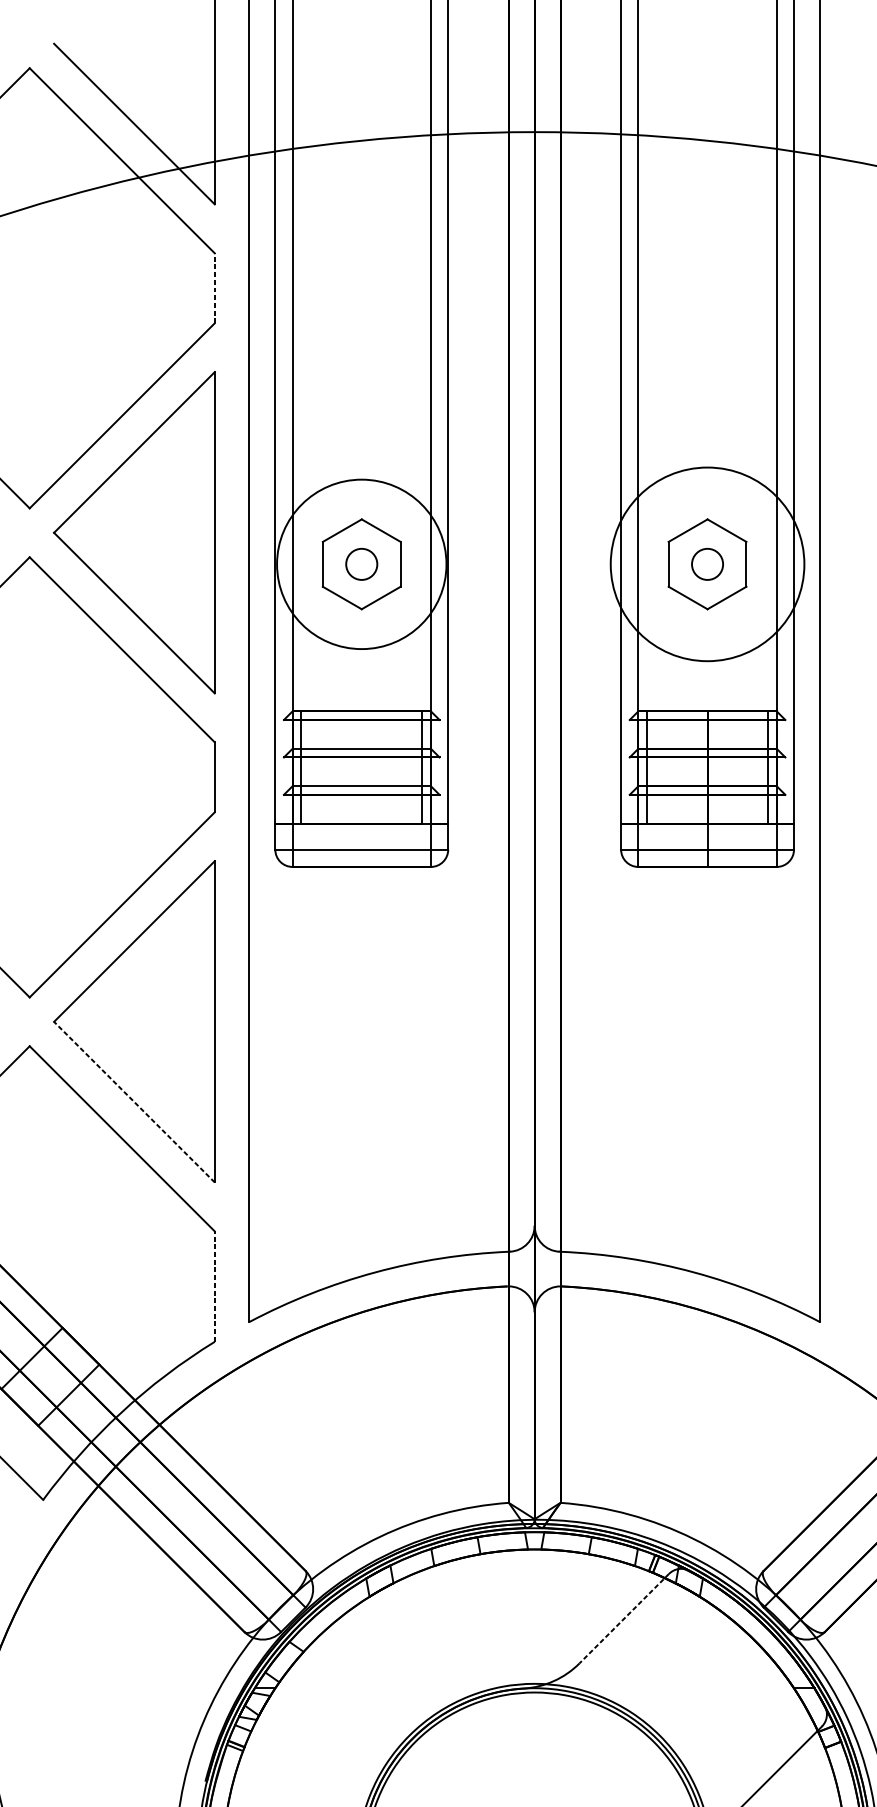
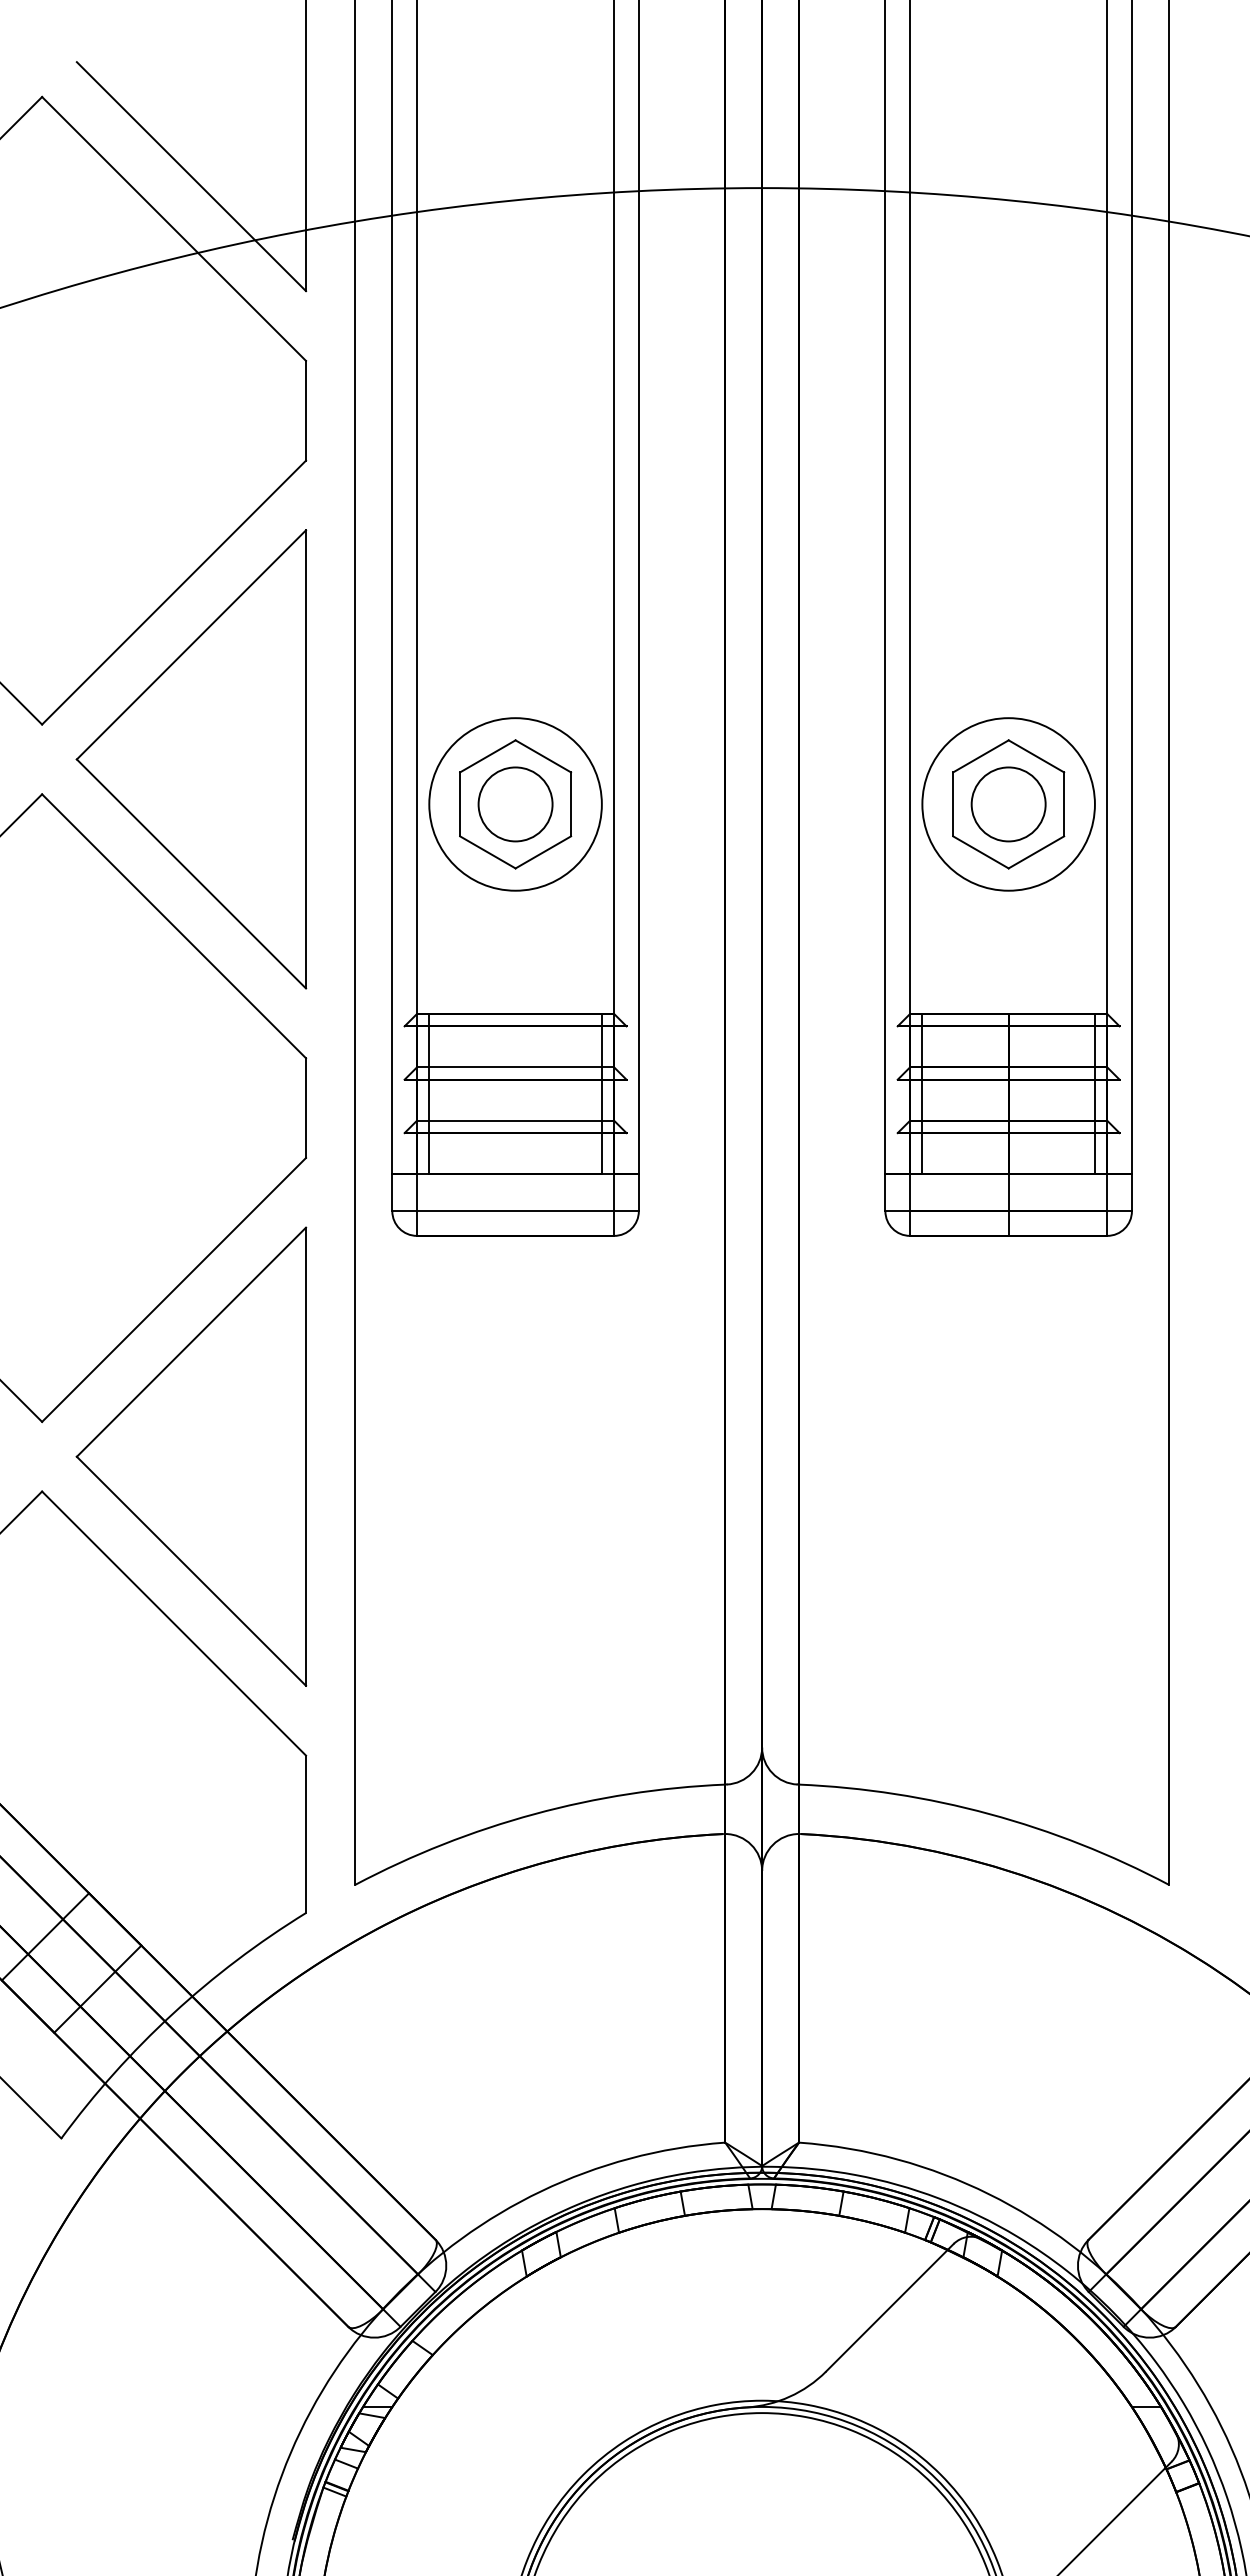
line: (215, 288) -> (306, 410), dashed -> solid
circle: (361, 564) -> (515, 804), size x0.71
circle: (361, 564) -> (515, 804), size x1.67
circle: (707, 564) -> (1008, 804), size x0.62
circle: (707, 564) -> (1008, 804), size x1.67
line: (134, 1102) -> (191, 1571), dashed -> solid
line: (215, 1286) -> (306, 1834), dashed -> solid
line: (623, 1619) -> (889, 2308), dashed -> solid

